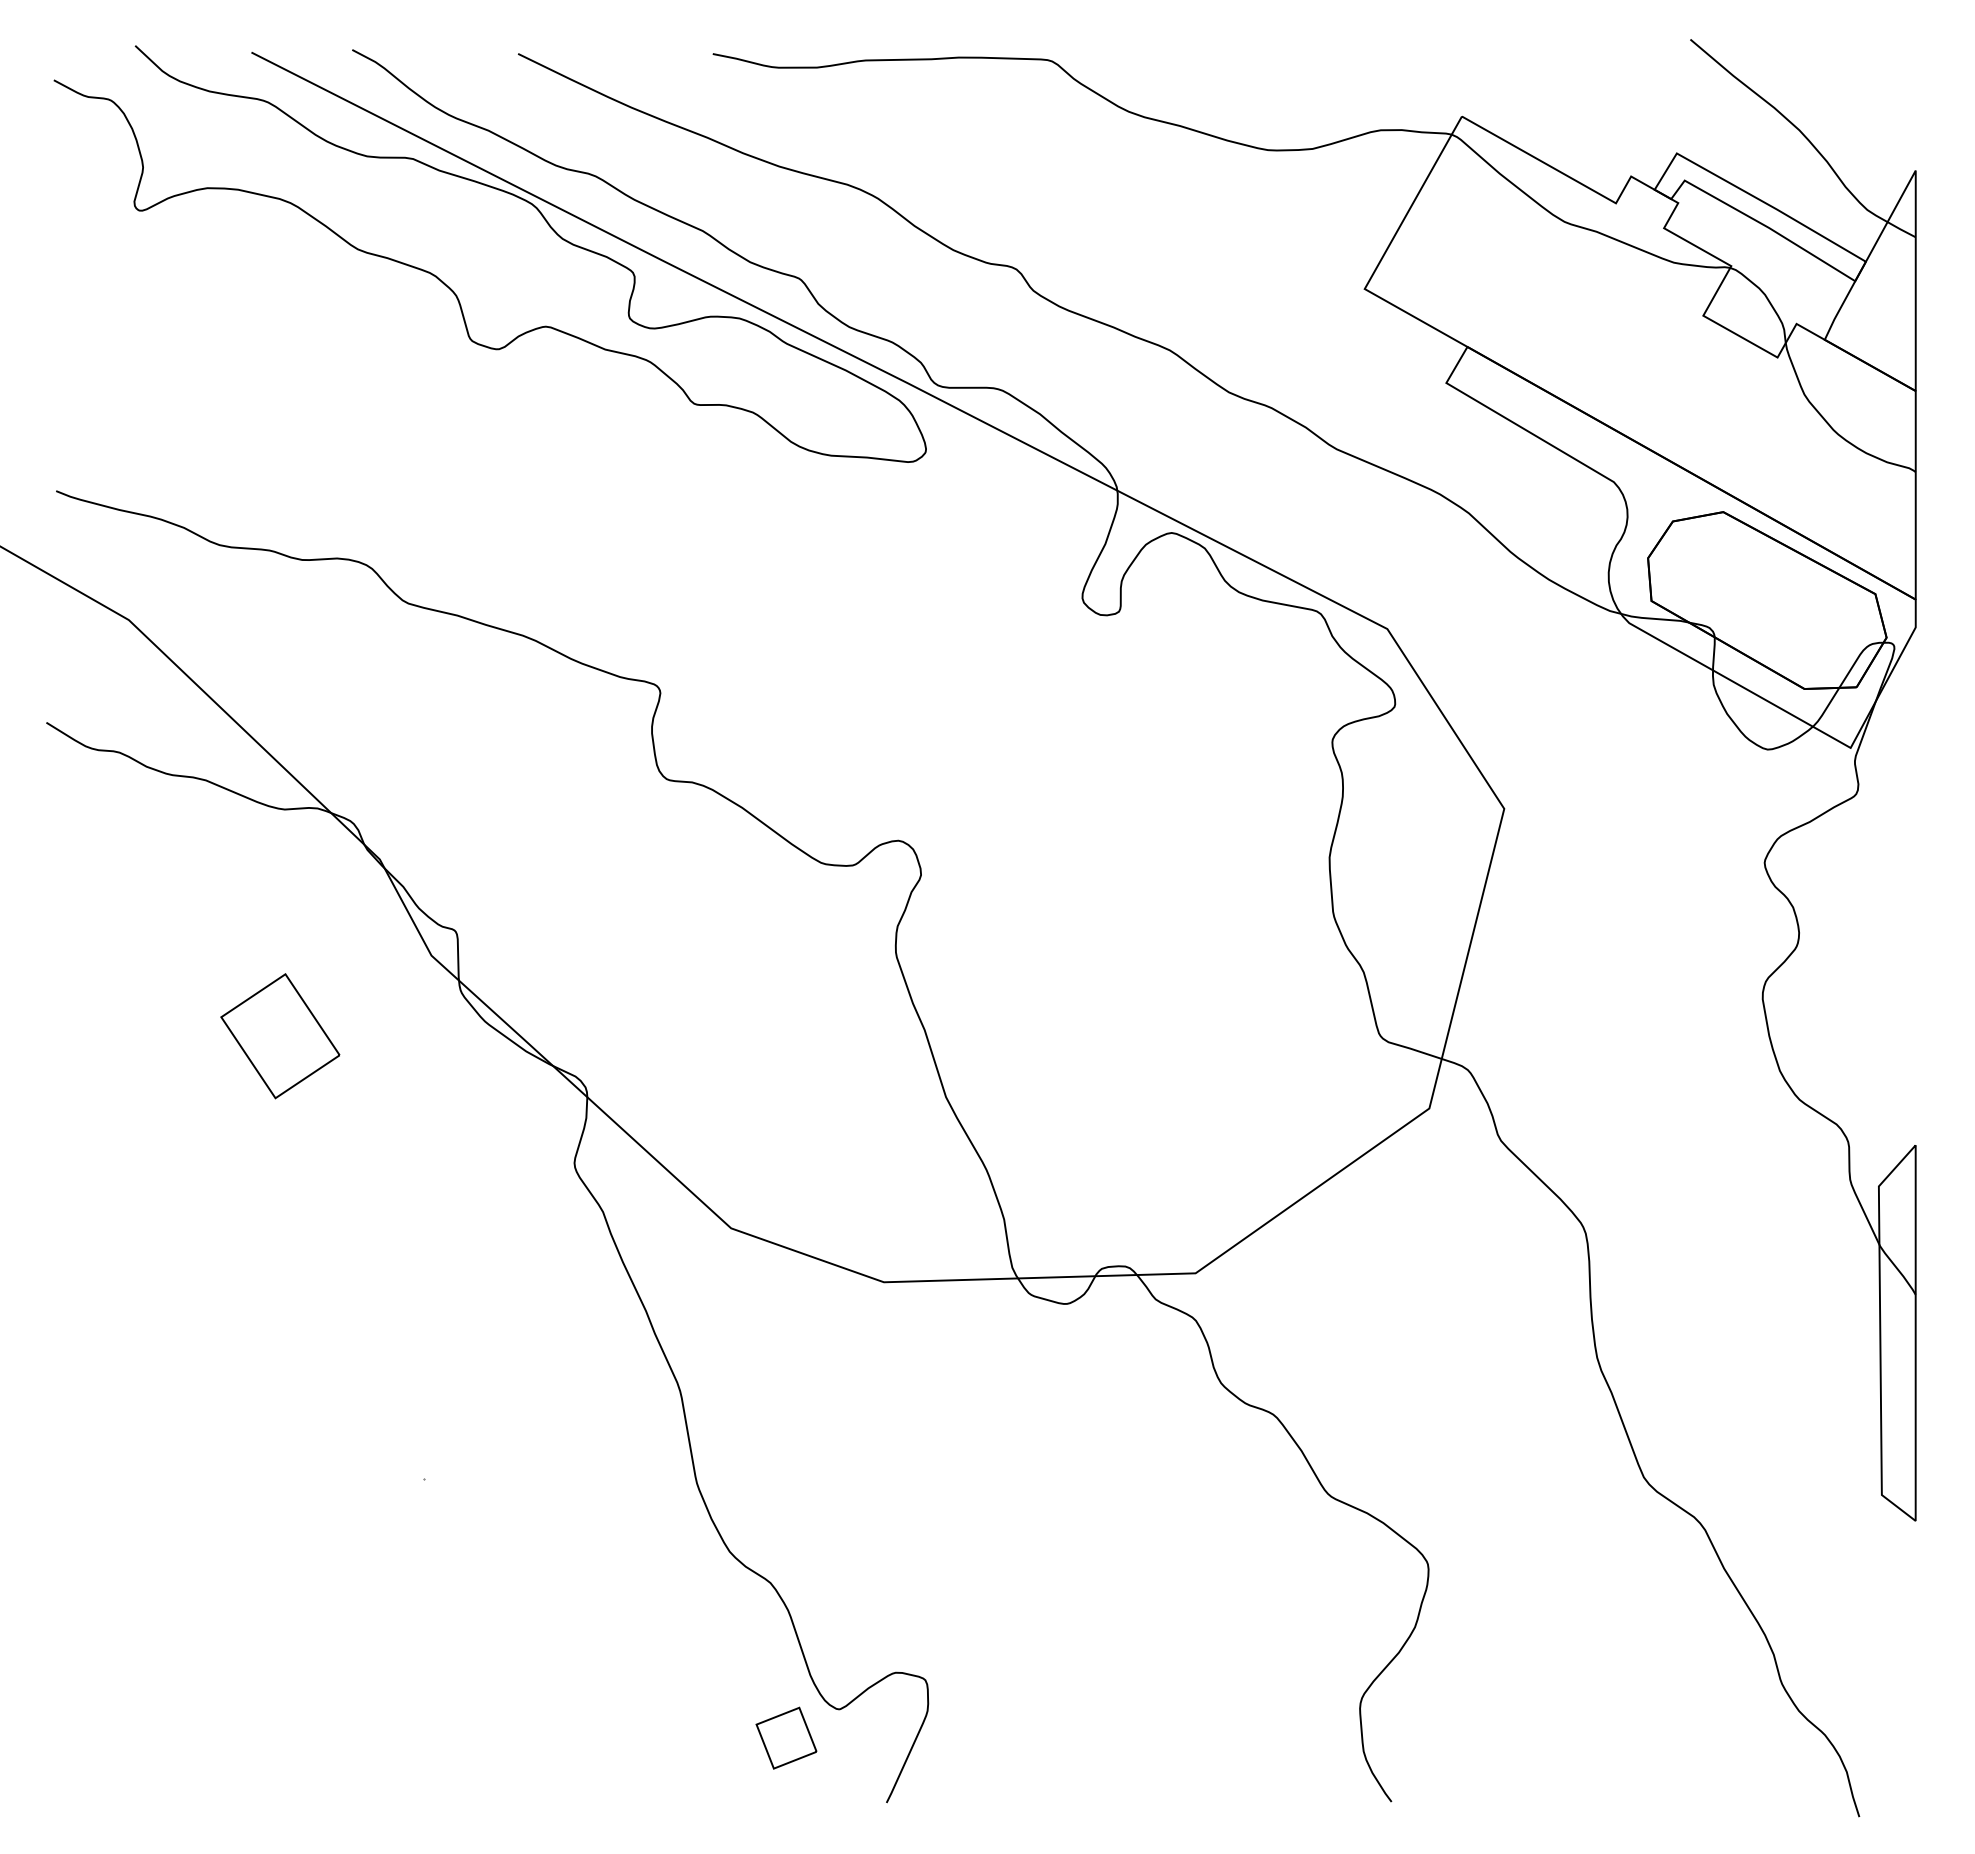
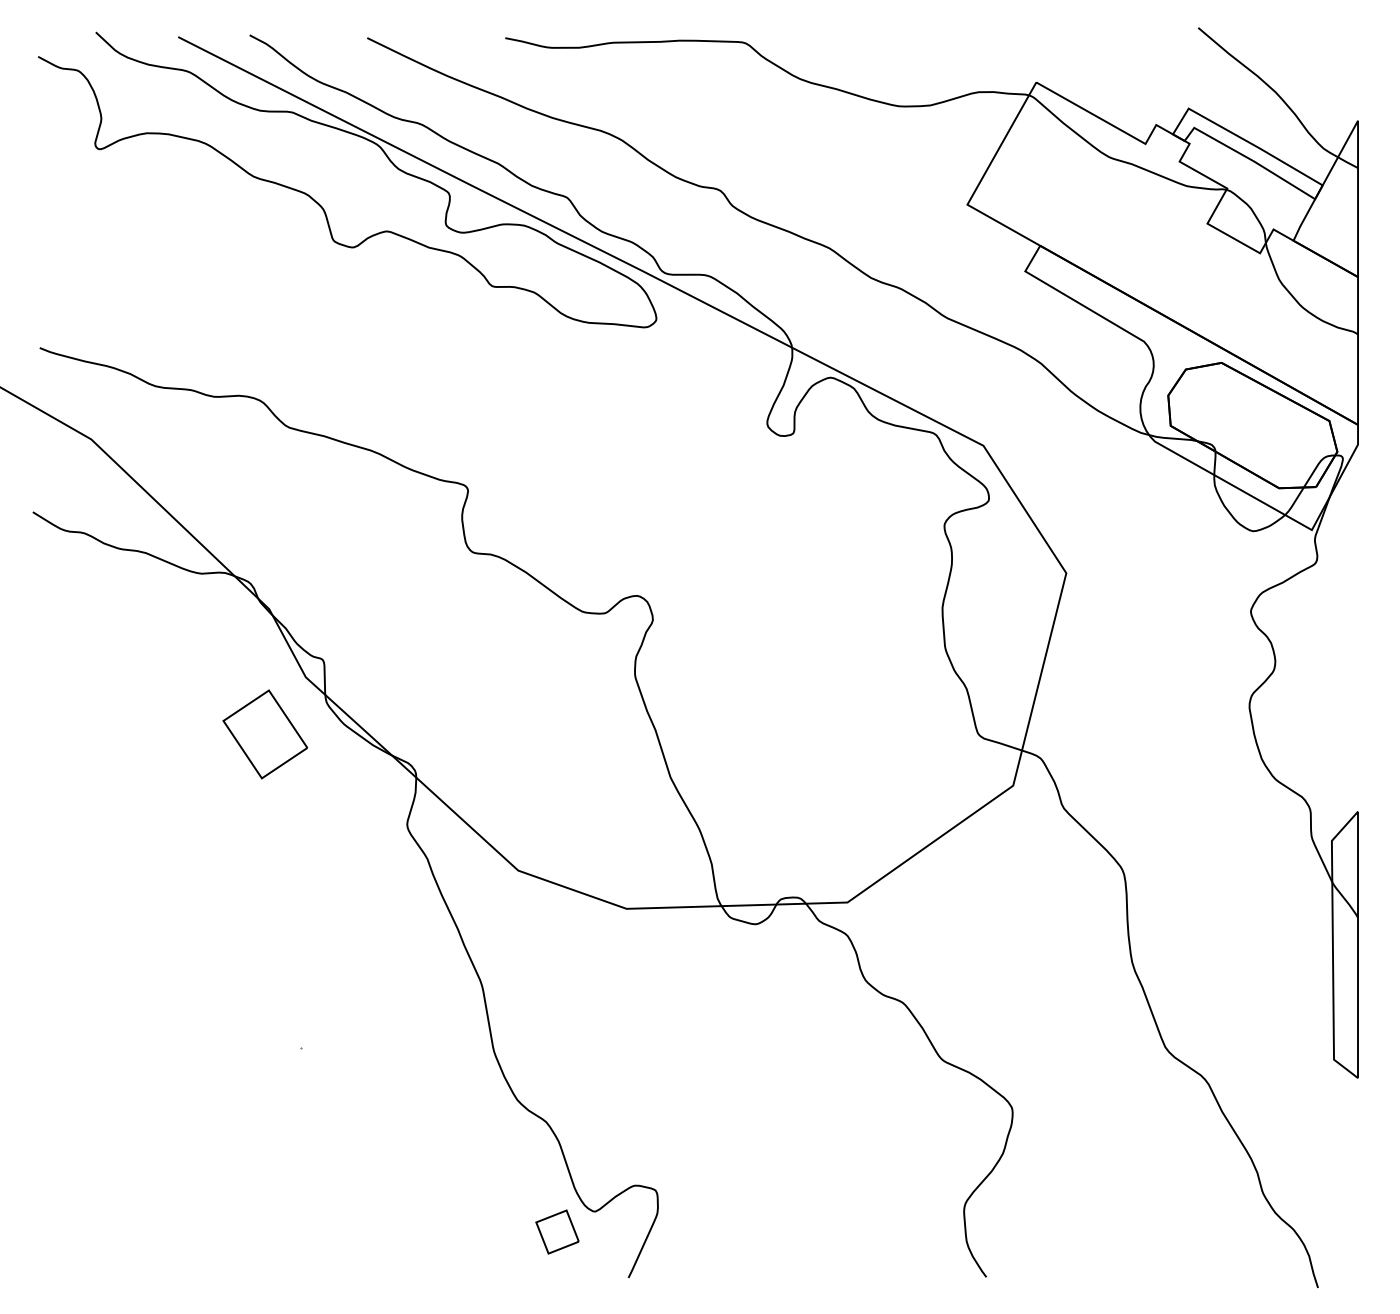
part: (280, 1036) -> (265, 734), moved

